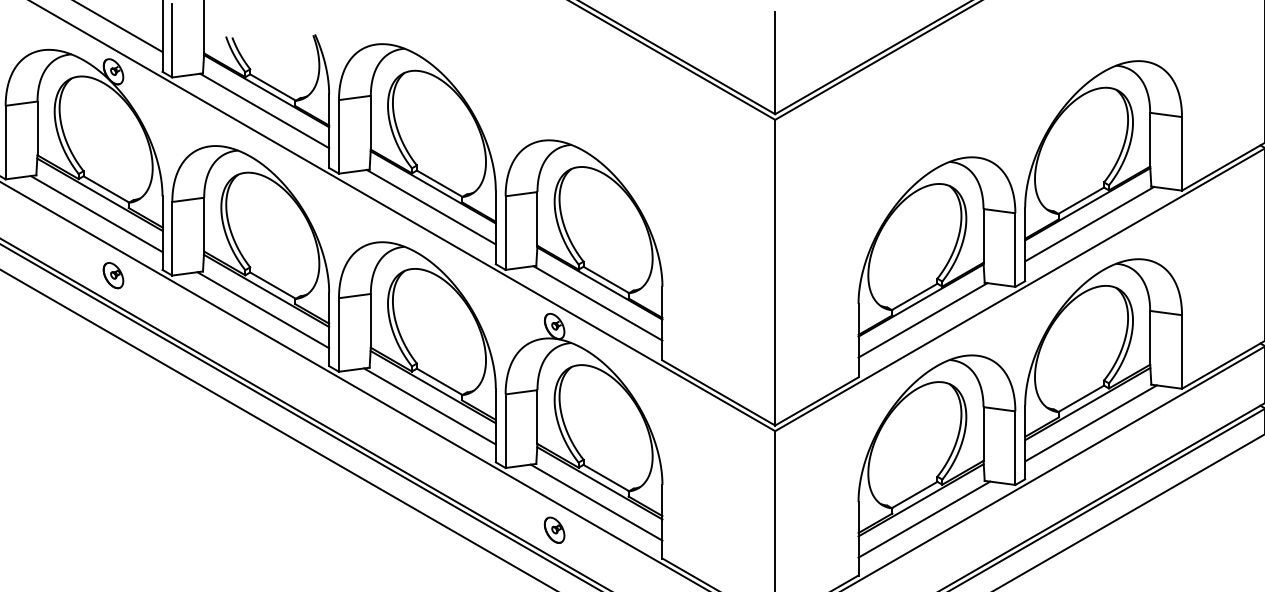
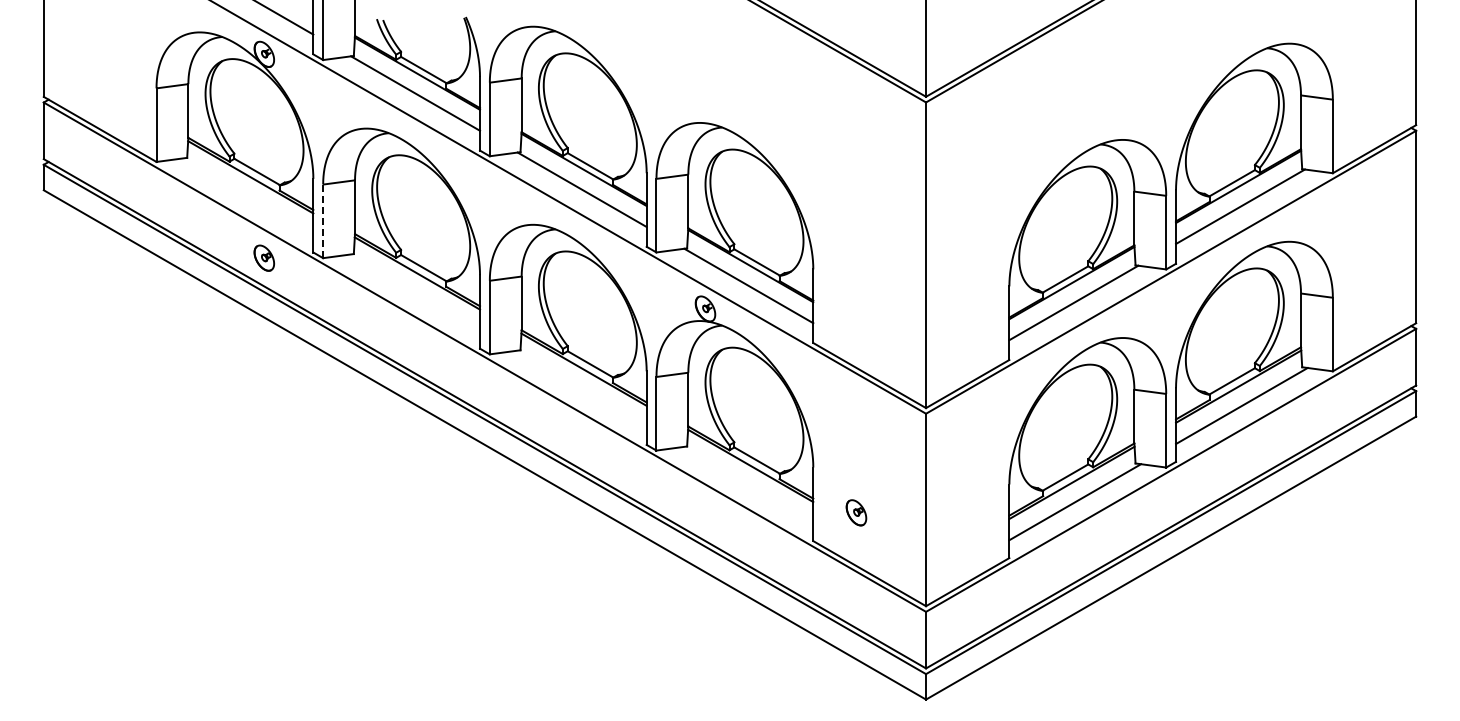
line: (96, 213) -> (247, 196), removed
line: (172, 238) -> (323, 221), solid -> dashed
line: (263, 309) -> (414, 292), removed
line: (429, 406) -> (580, 389), removed
line: (596, 502) -> (747, 485), removed
part: (554, 529) -> (856, 512), moved

